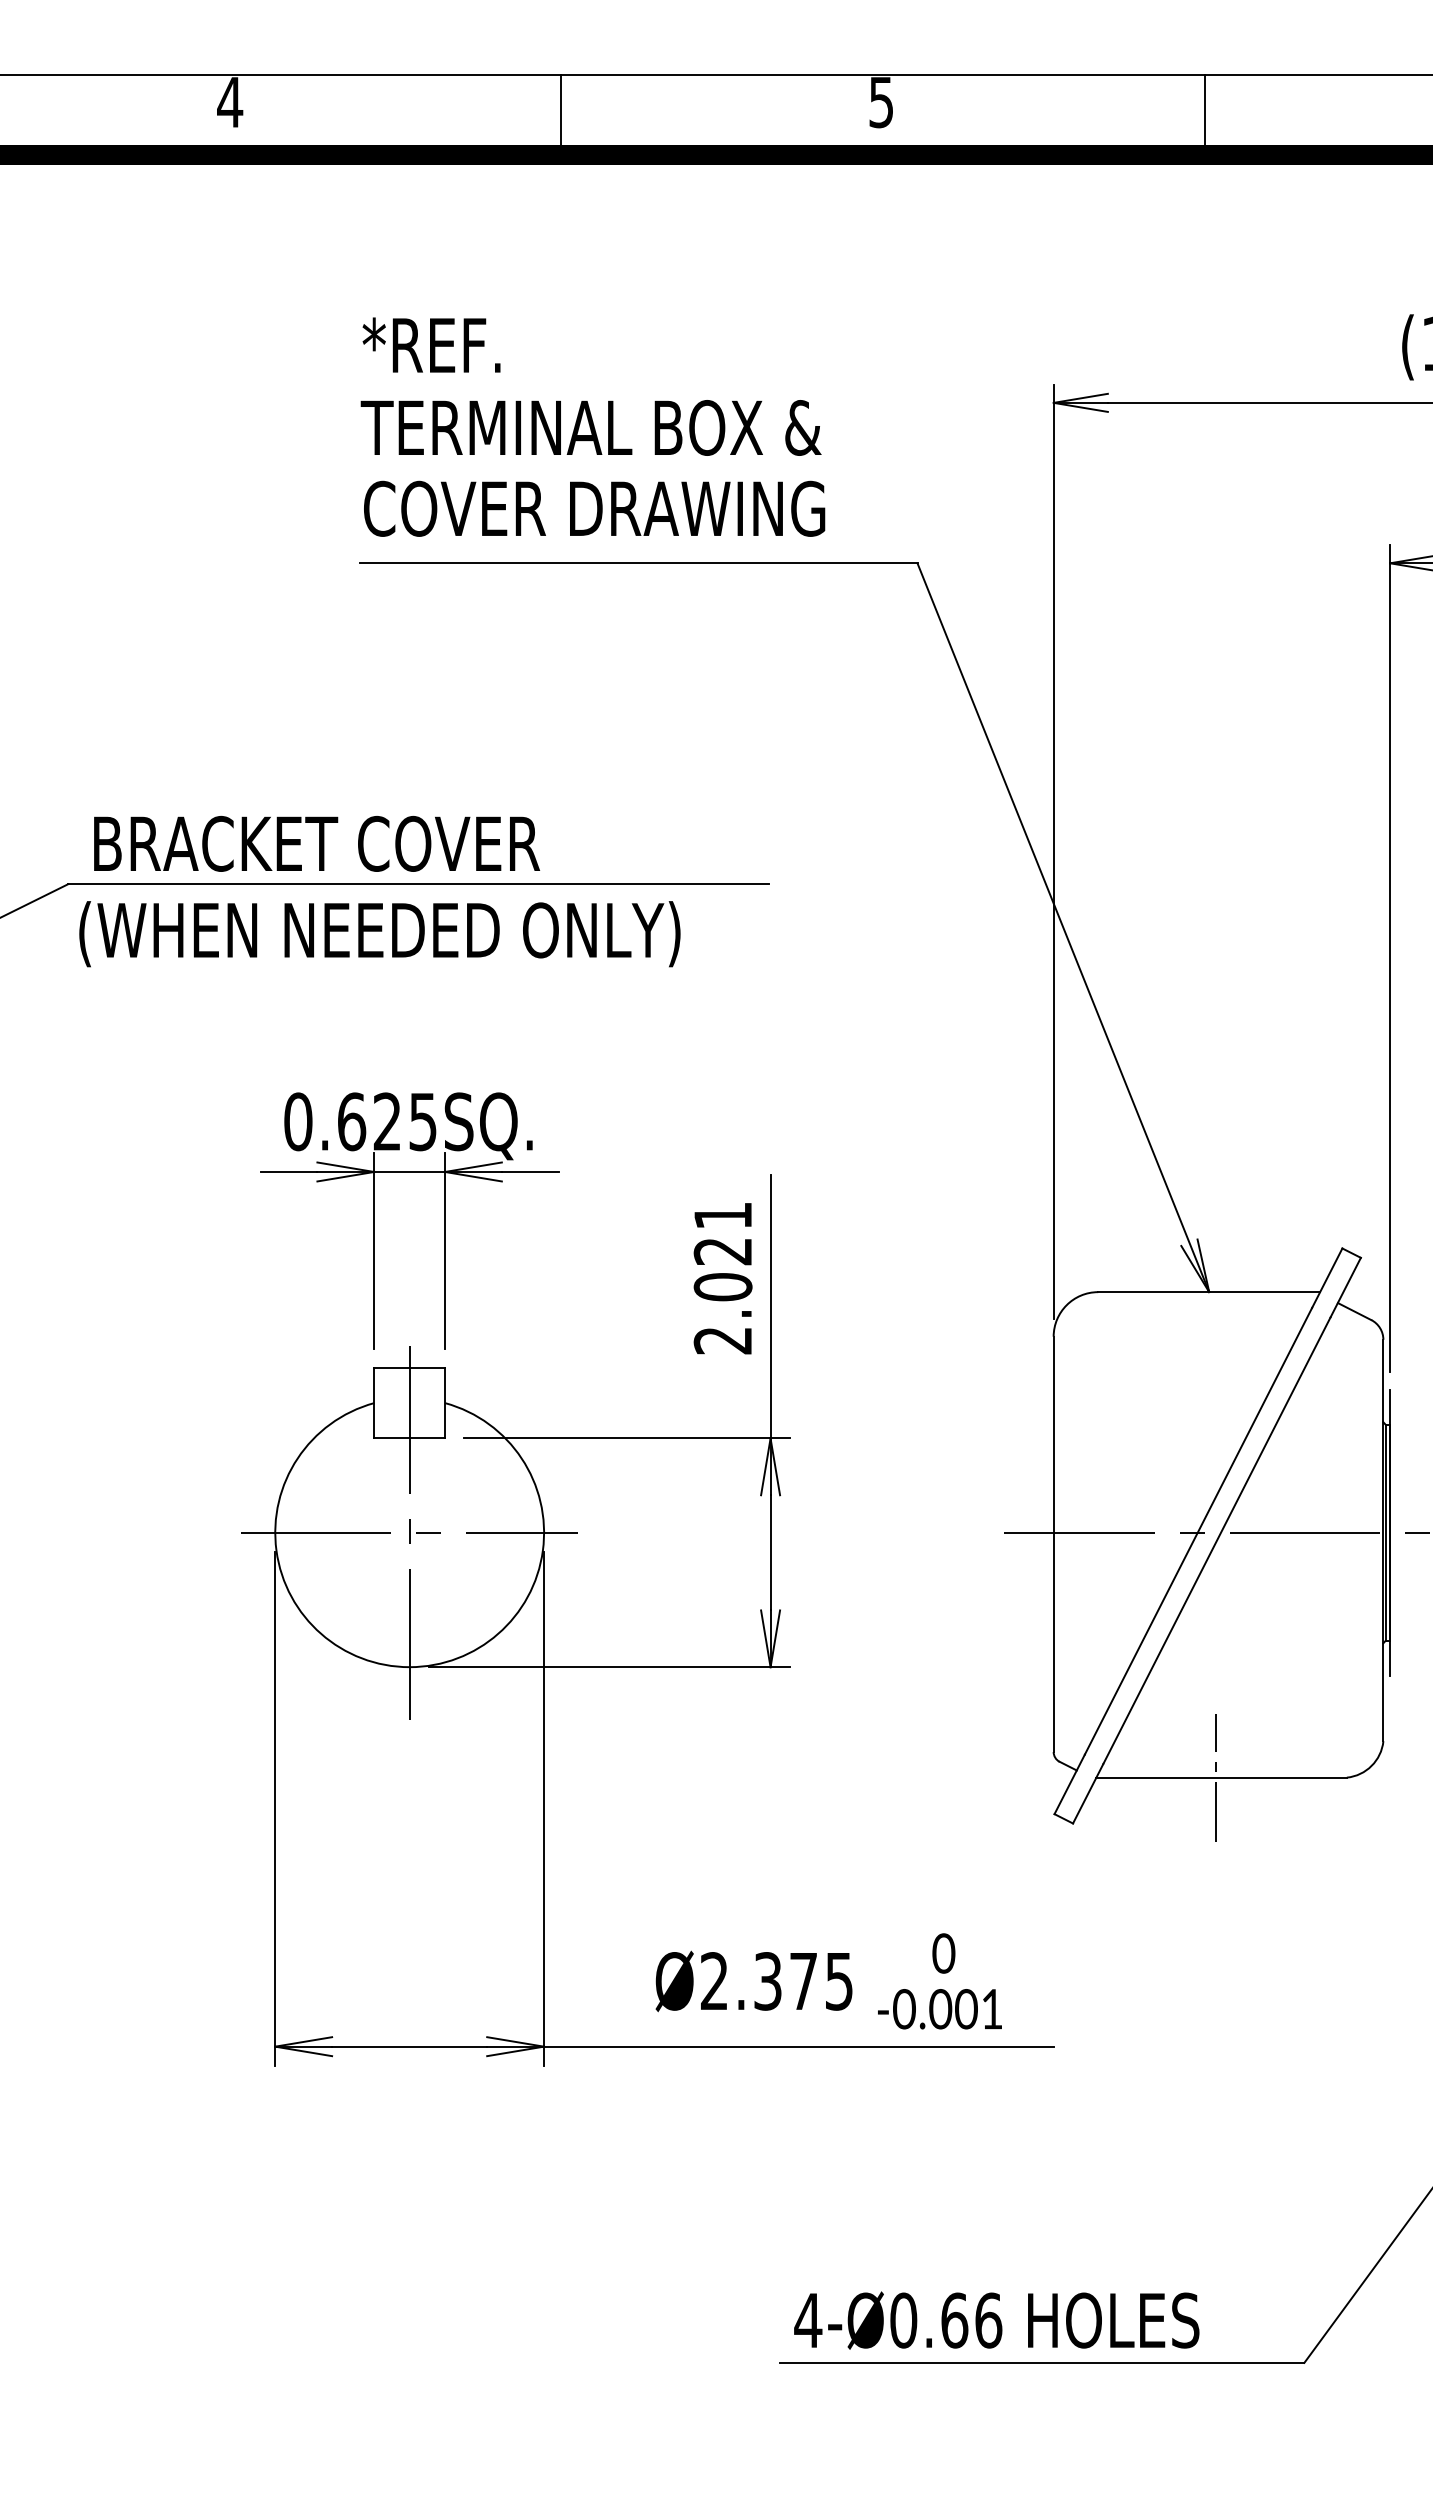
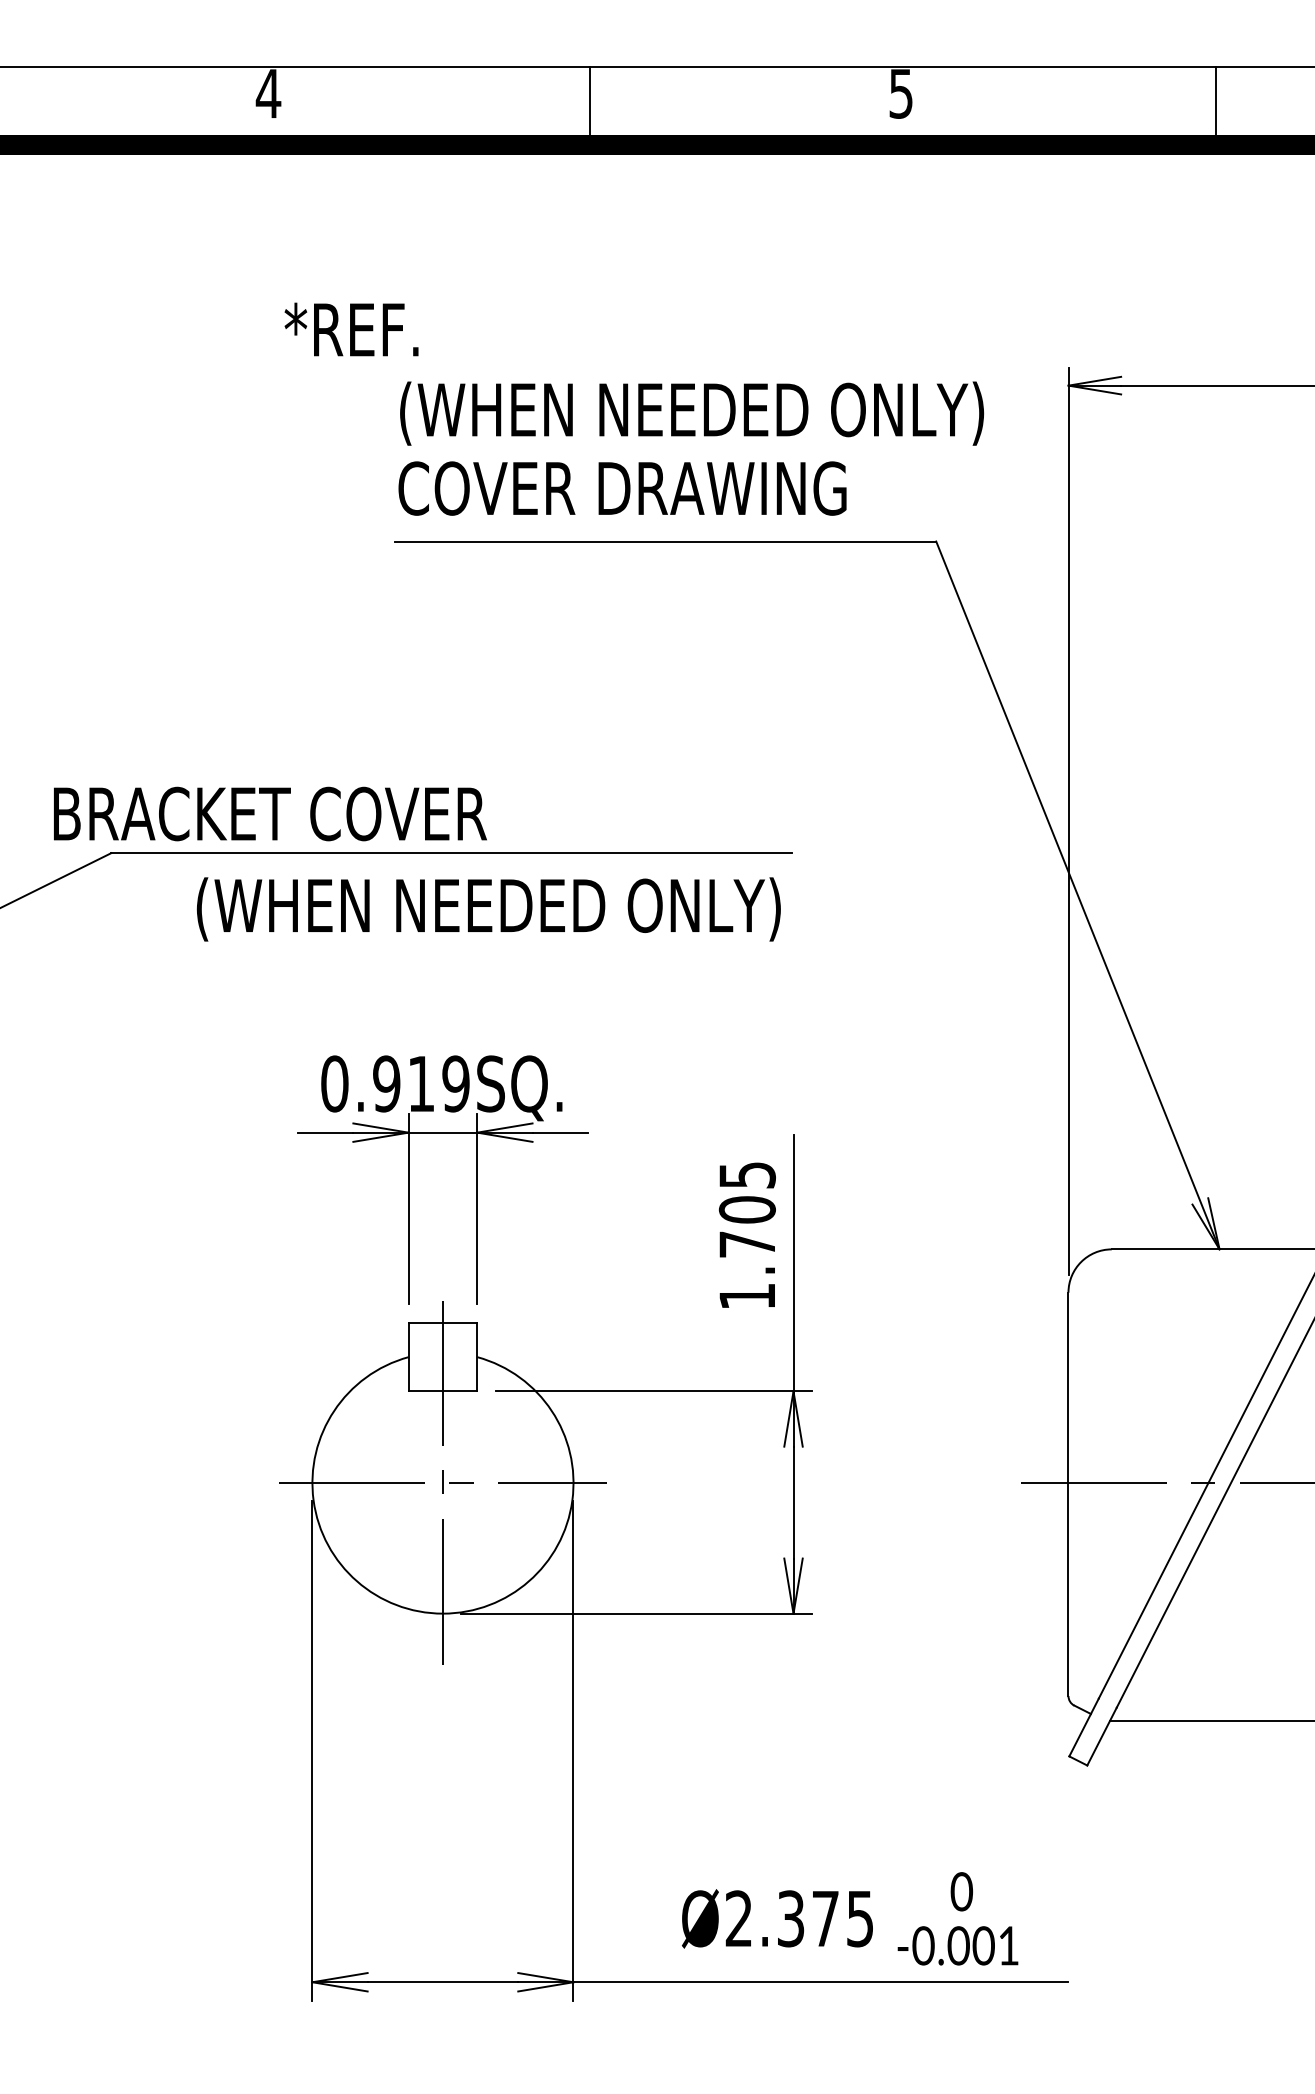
text: (431, 344) -> (351, 328), moved
text: (663, 431) -> (689, 413), TERMINAL BOX & -> (WHEN NEEDED ONLY)
text: (317, 843) -> (270, 813), moved
text: (379, 934) -> (488, 909), moved
text: (387, 1121) -> (421, 1083), 0.625SQ. -> 0.919SQ.
text: (722, 1278) -> (746, 1236), 2.021 -> 1.705
line: (1216, 1777) -> (1226, 1720), removed

